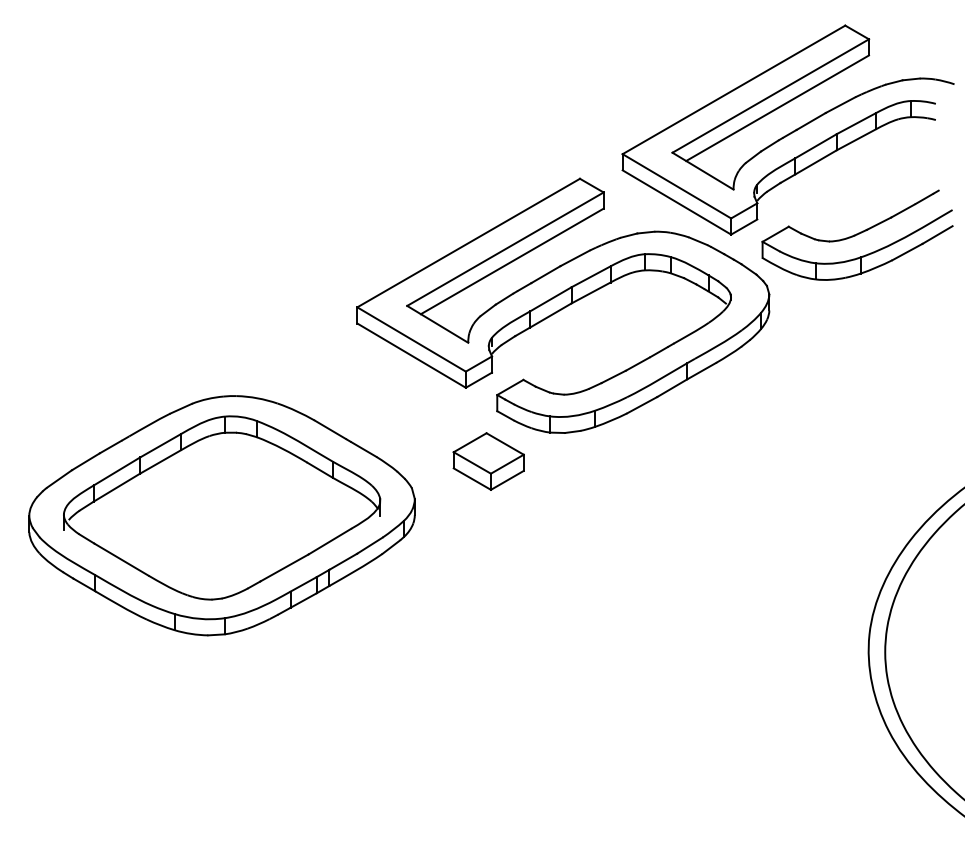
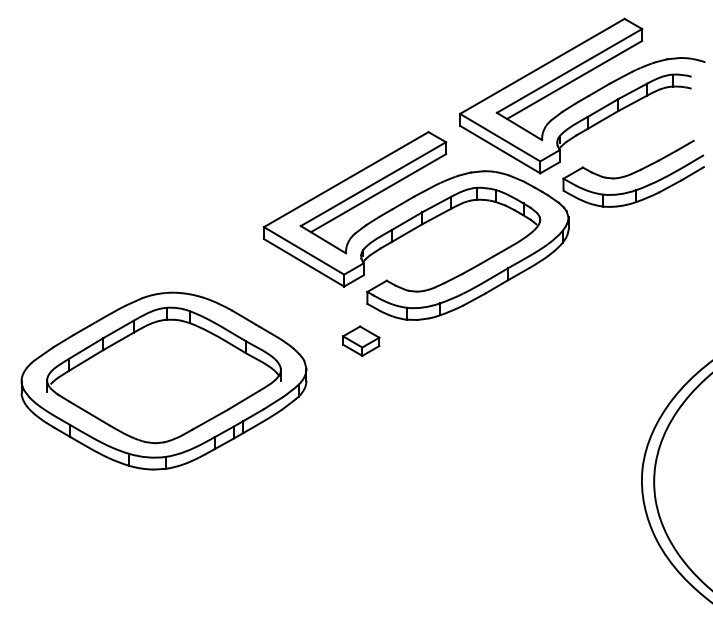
part: (489, 462) -> (361, 341), size x0.7

